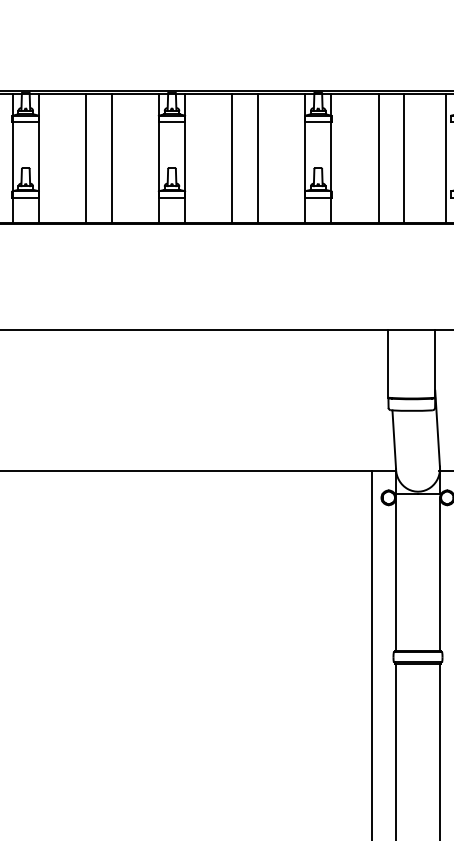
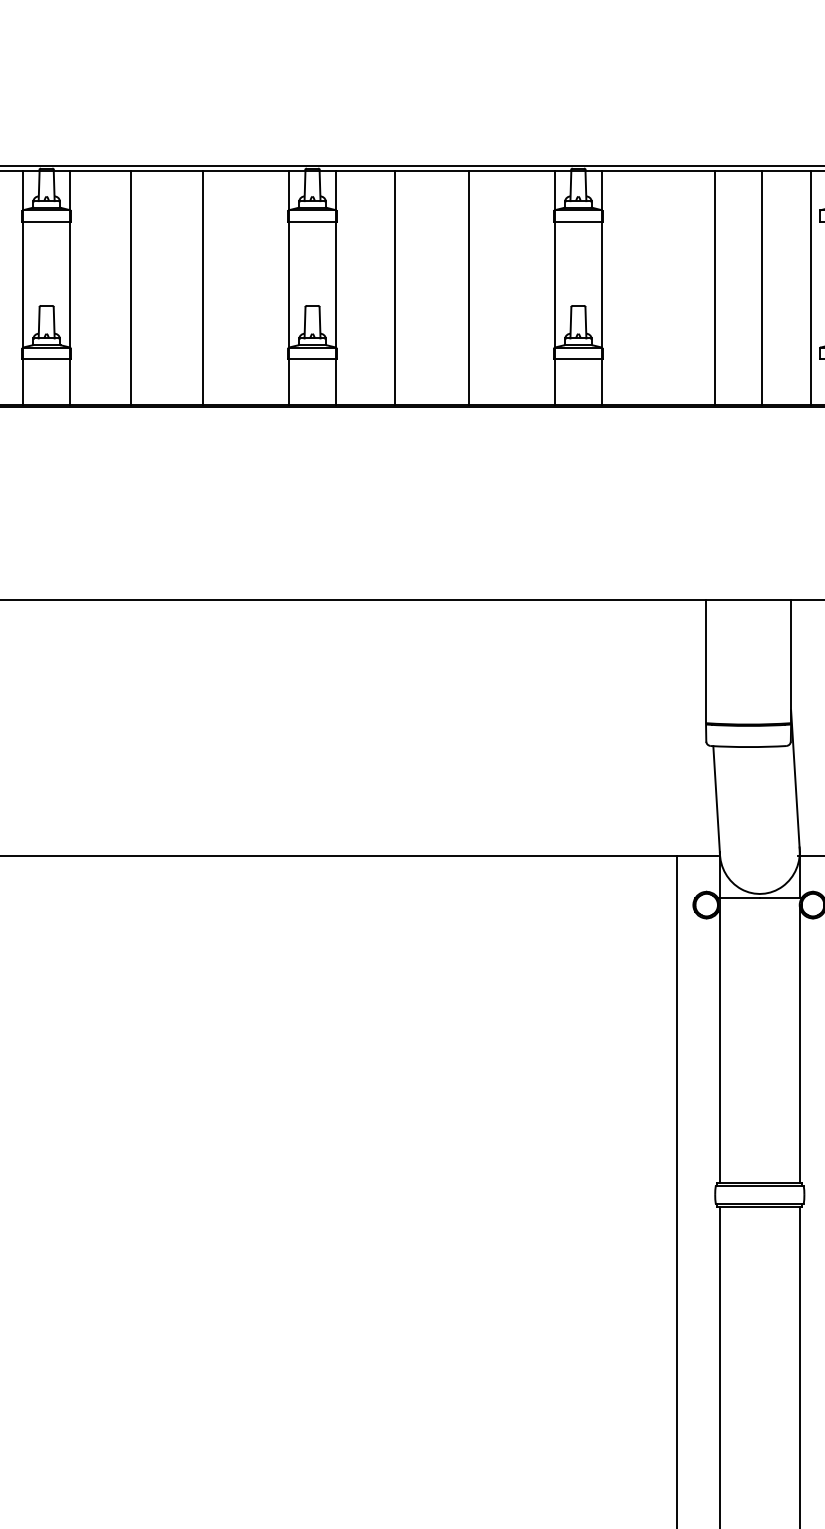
line: (86, 157) -> (131, 286), moved
line: (232, 157) -> (395, 286), moved
line: (378, 157) -> (715, 286), moved
line: (404, 157) -> (762, 286), moved

